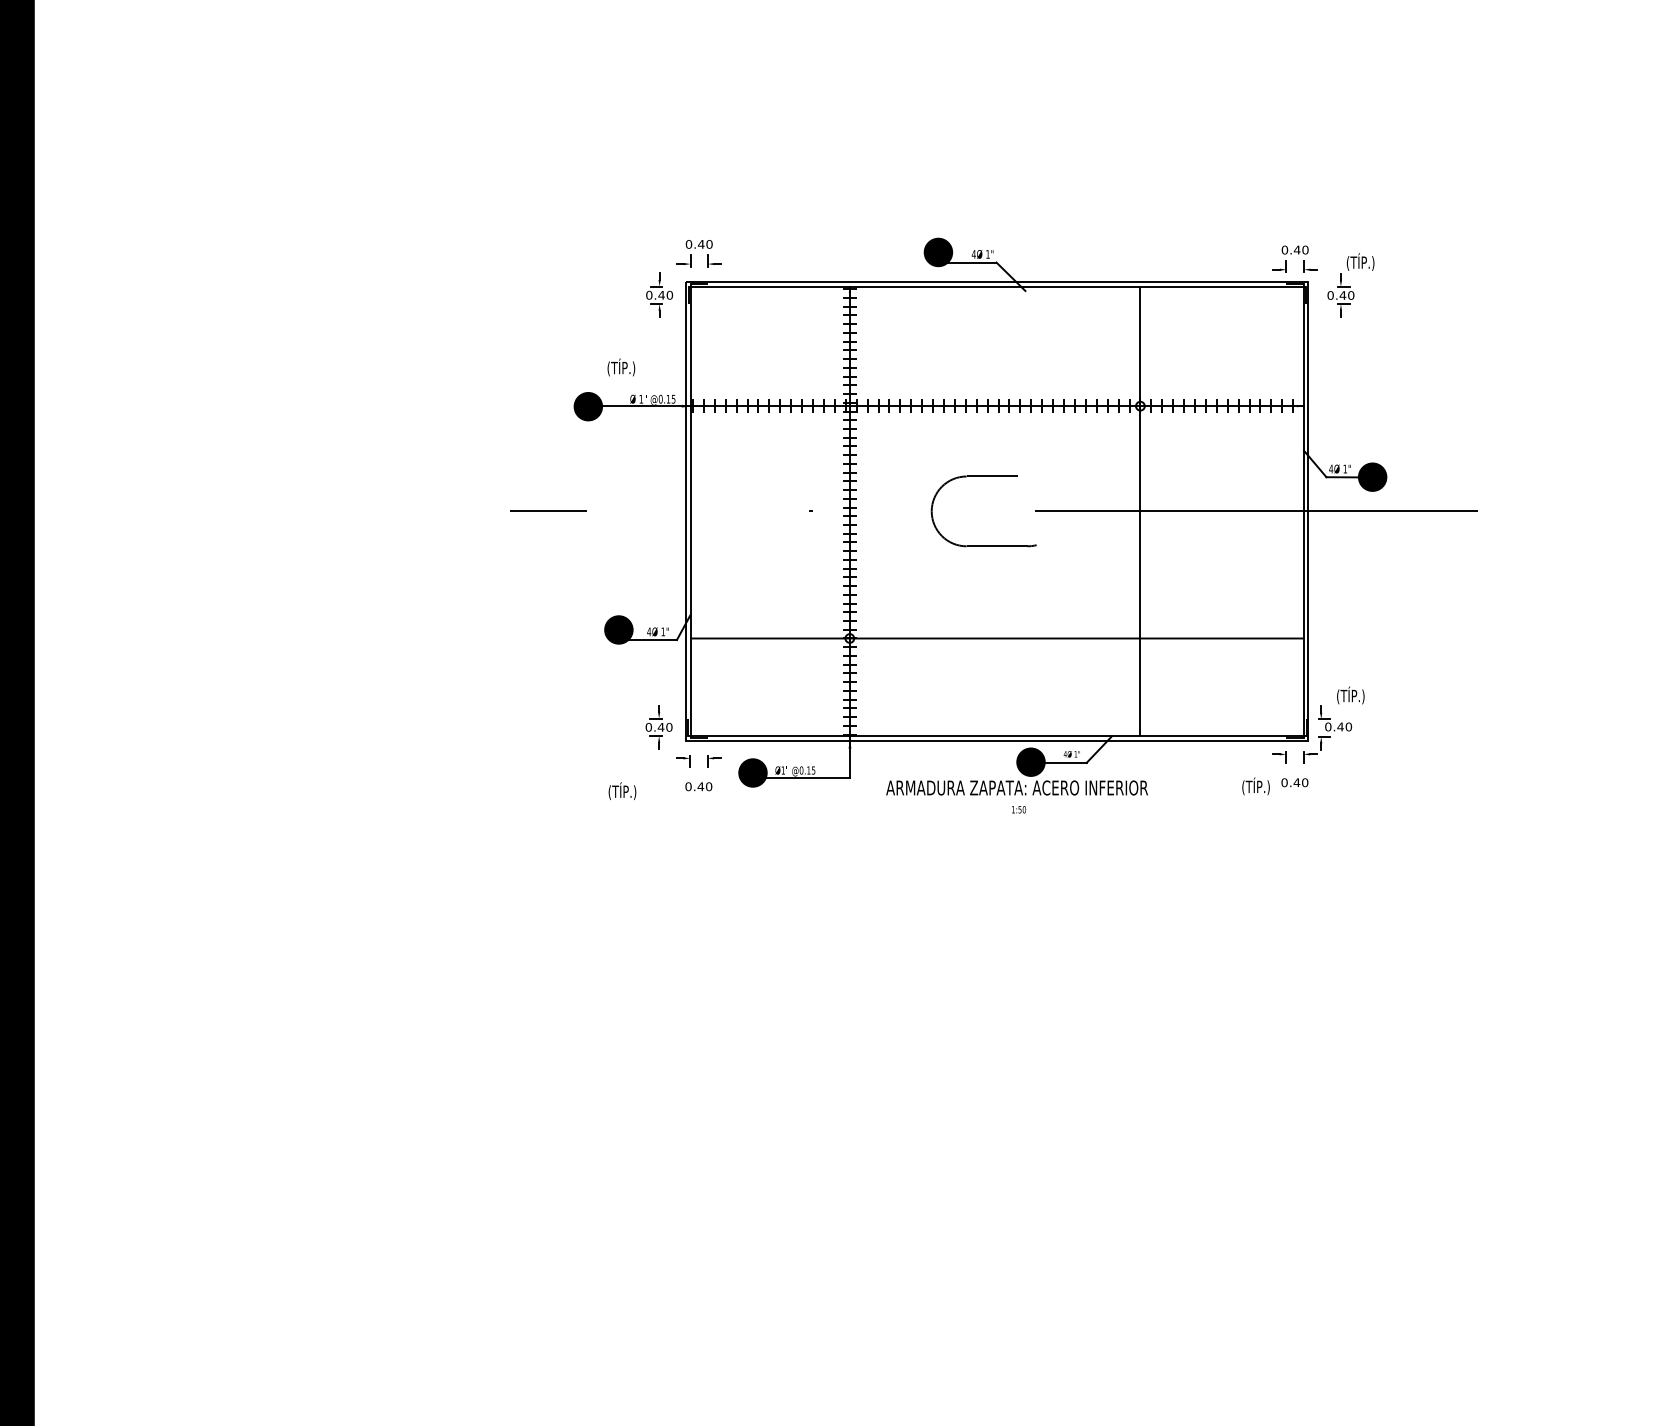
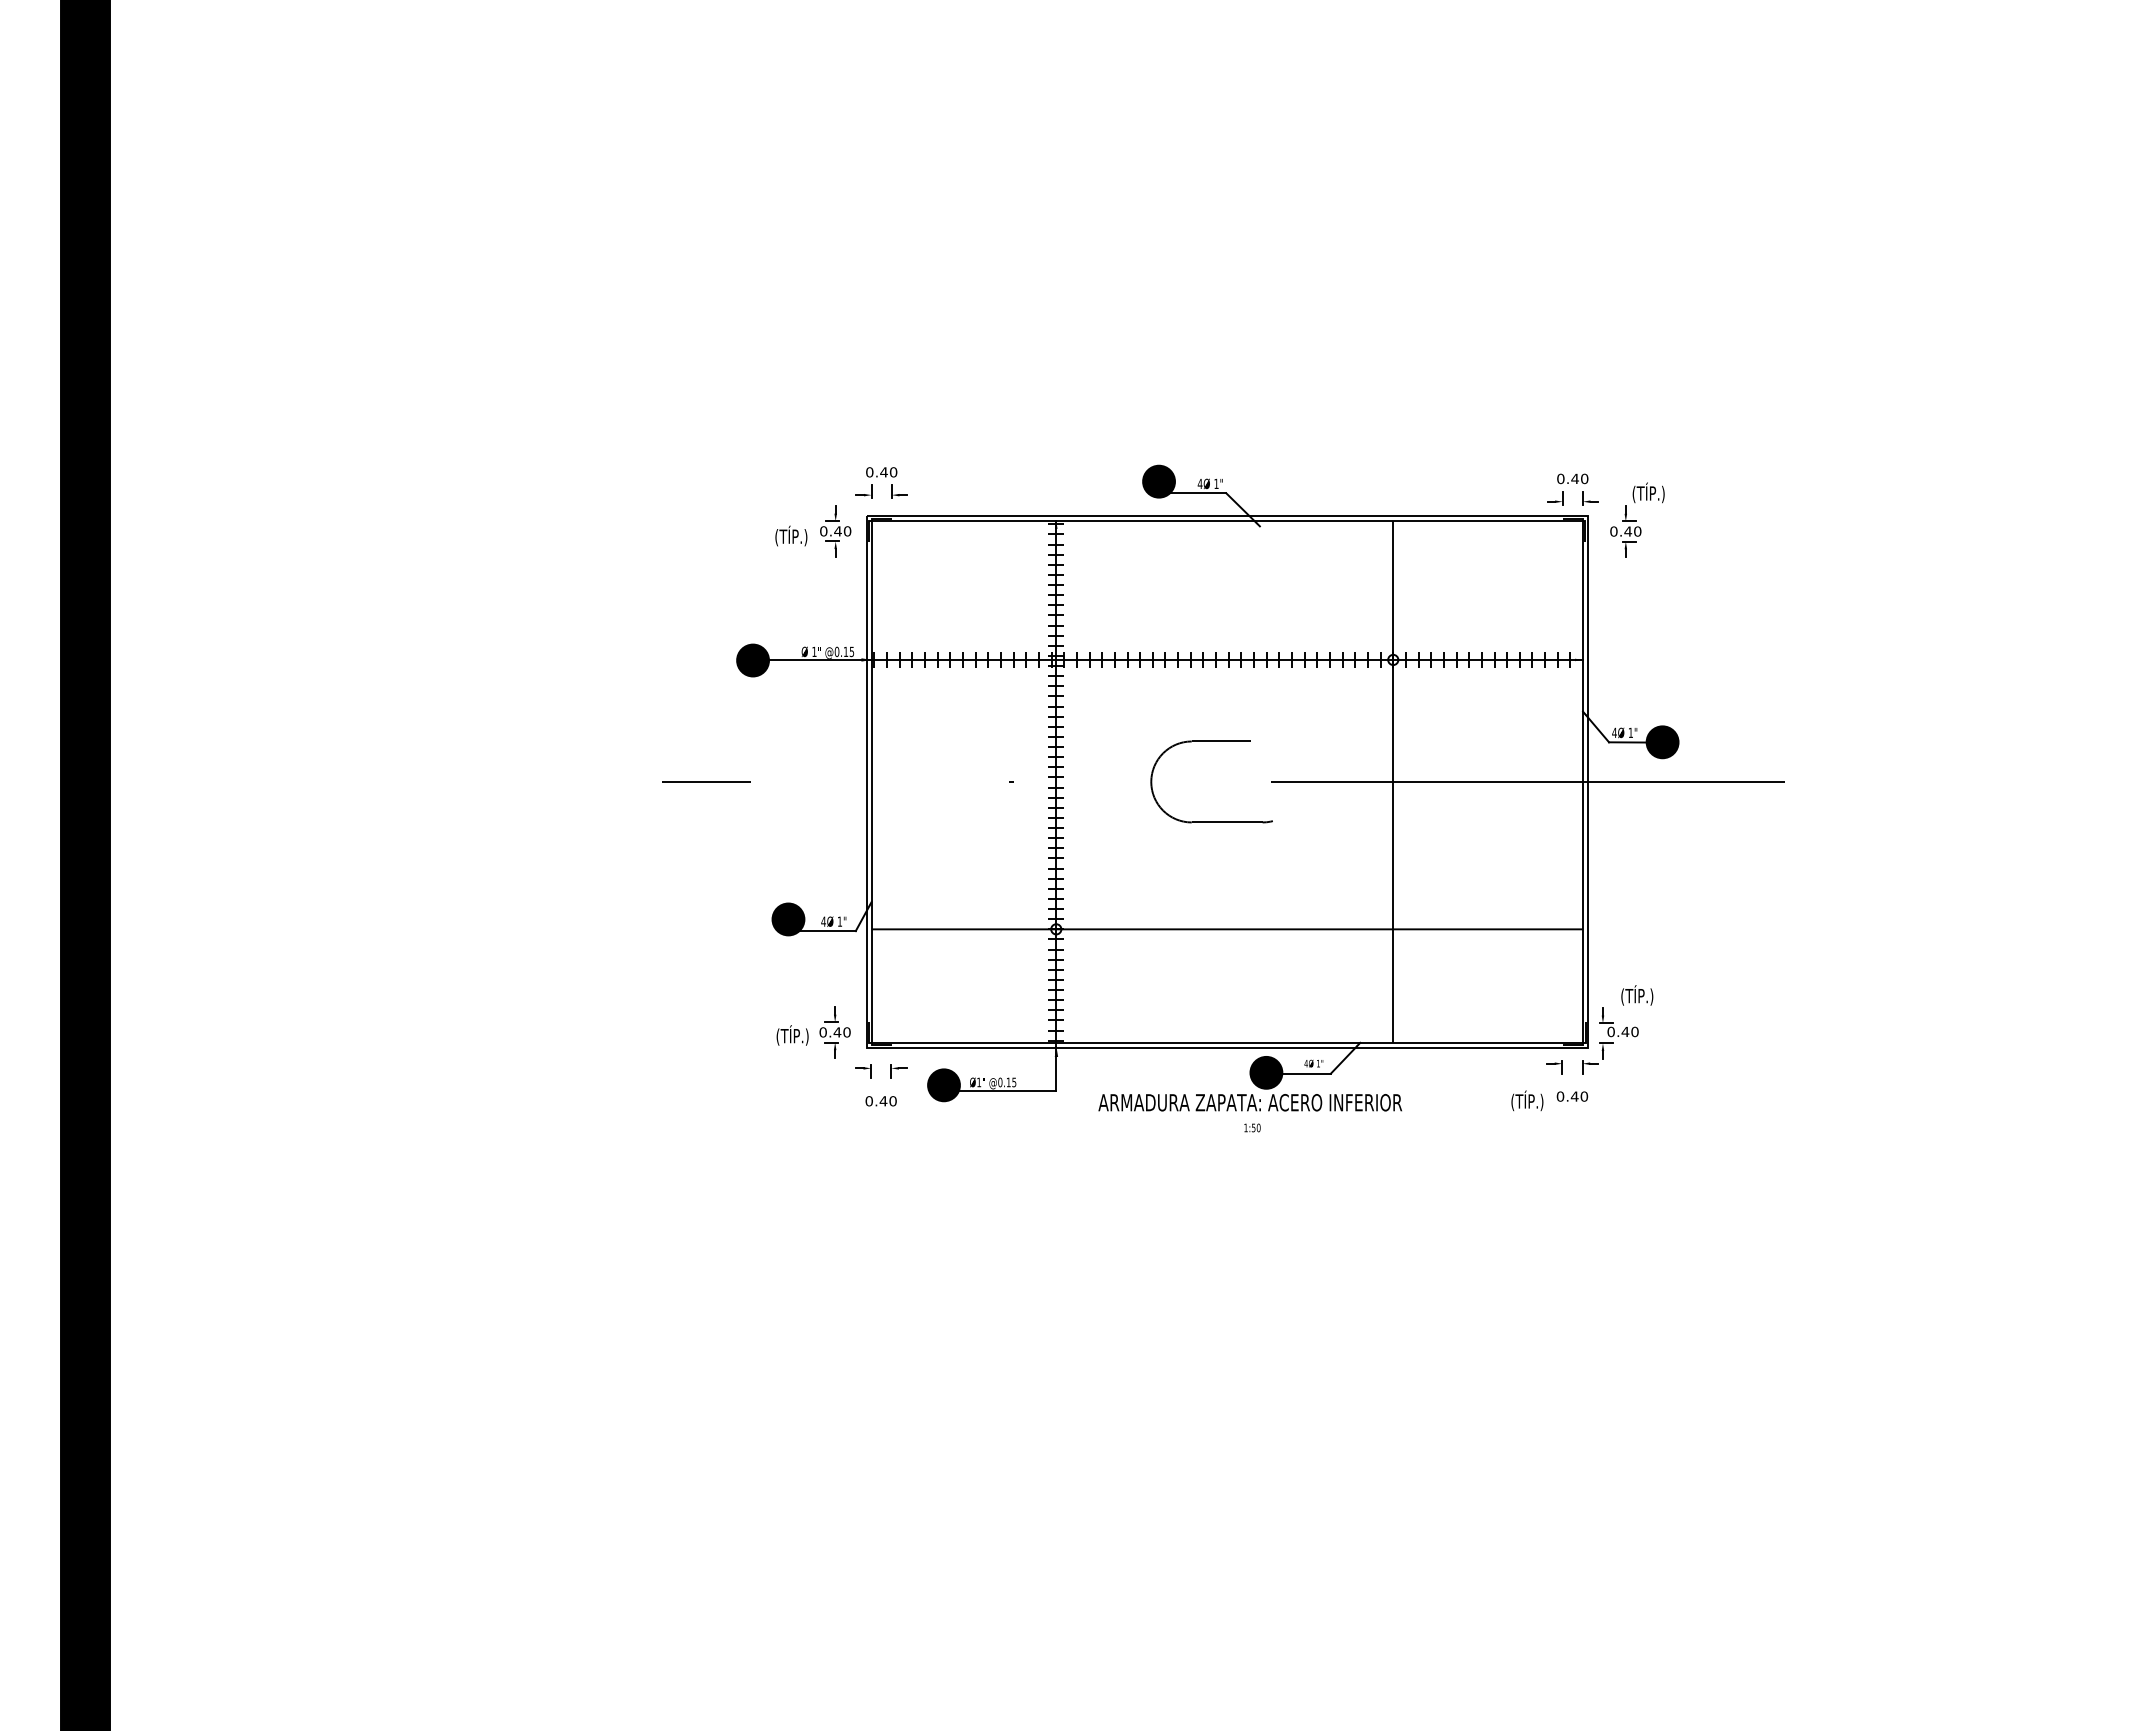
text: (621, 367) -> (791, 535), moved
text: (622, 791) -> (792, 1035), moved

